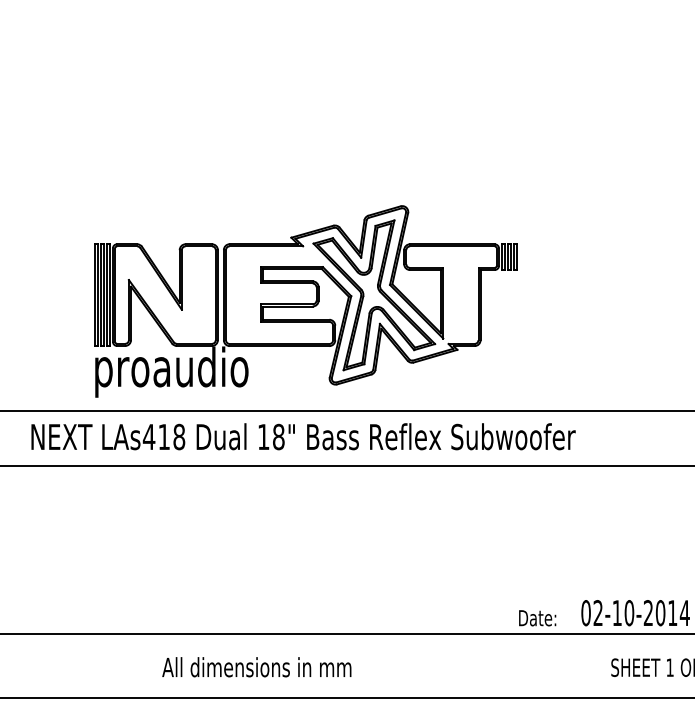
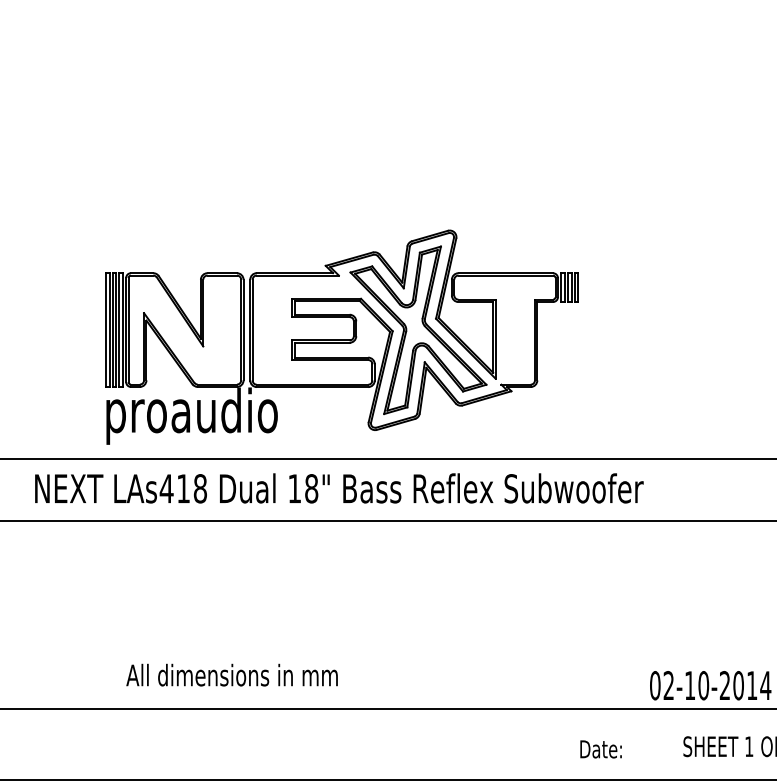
text: (537, 618) -> (600, 749), moved
text: (256, 666) -> (231, 674), moved

